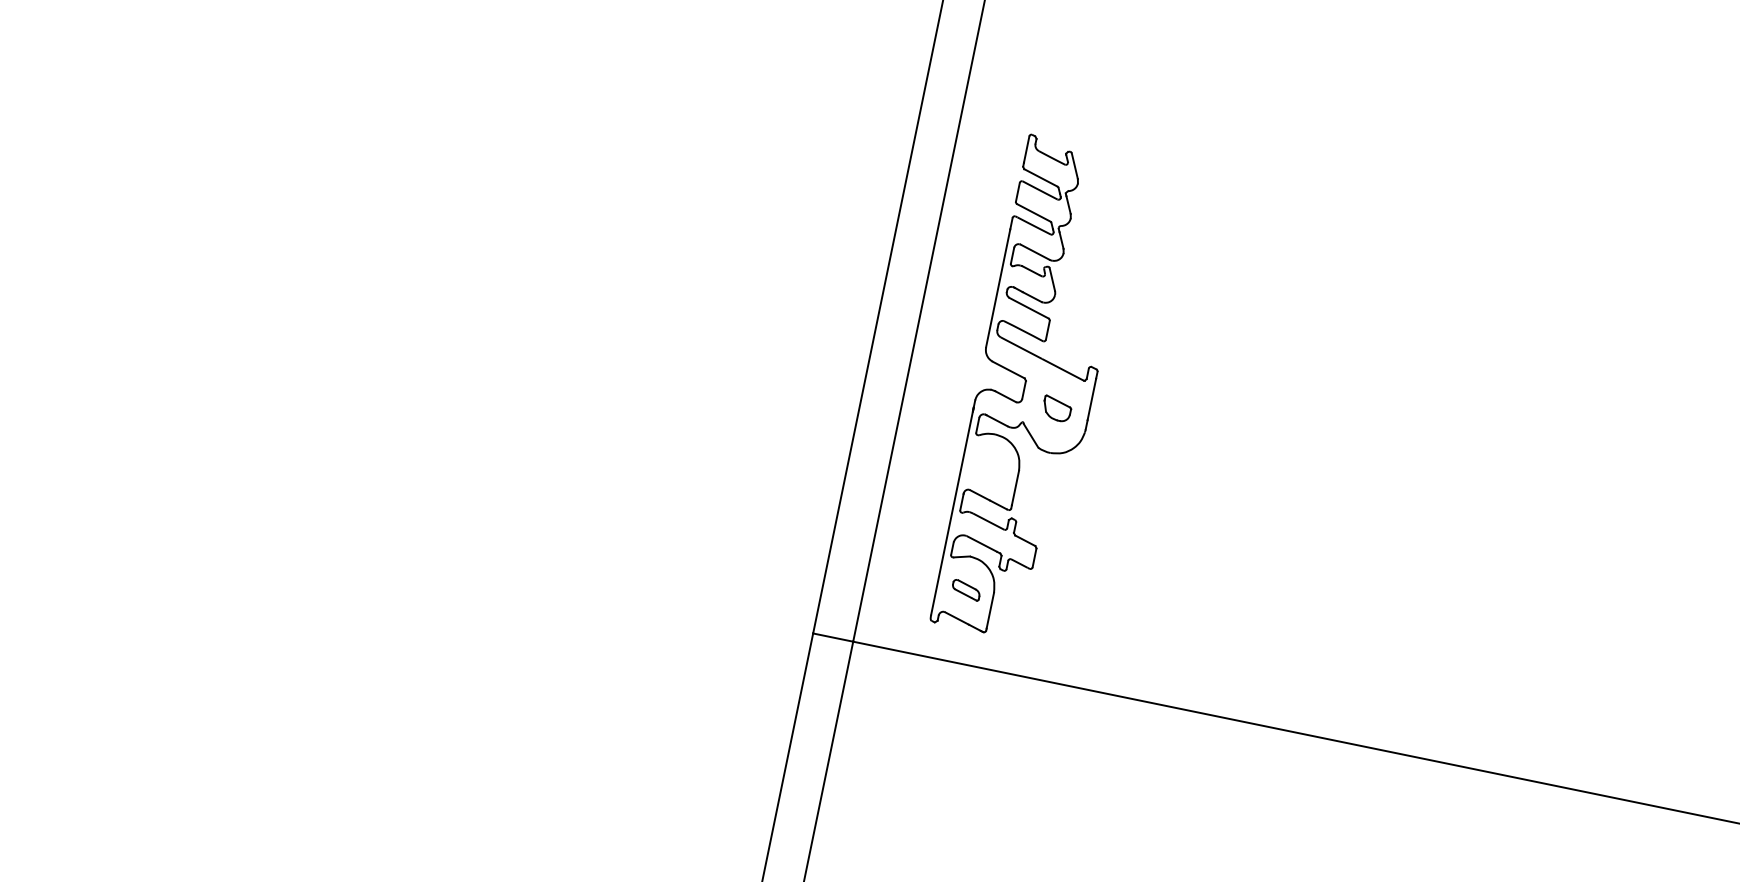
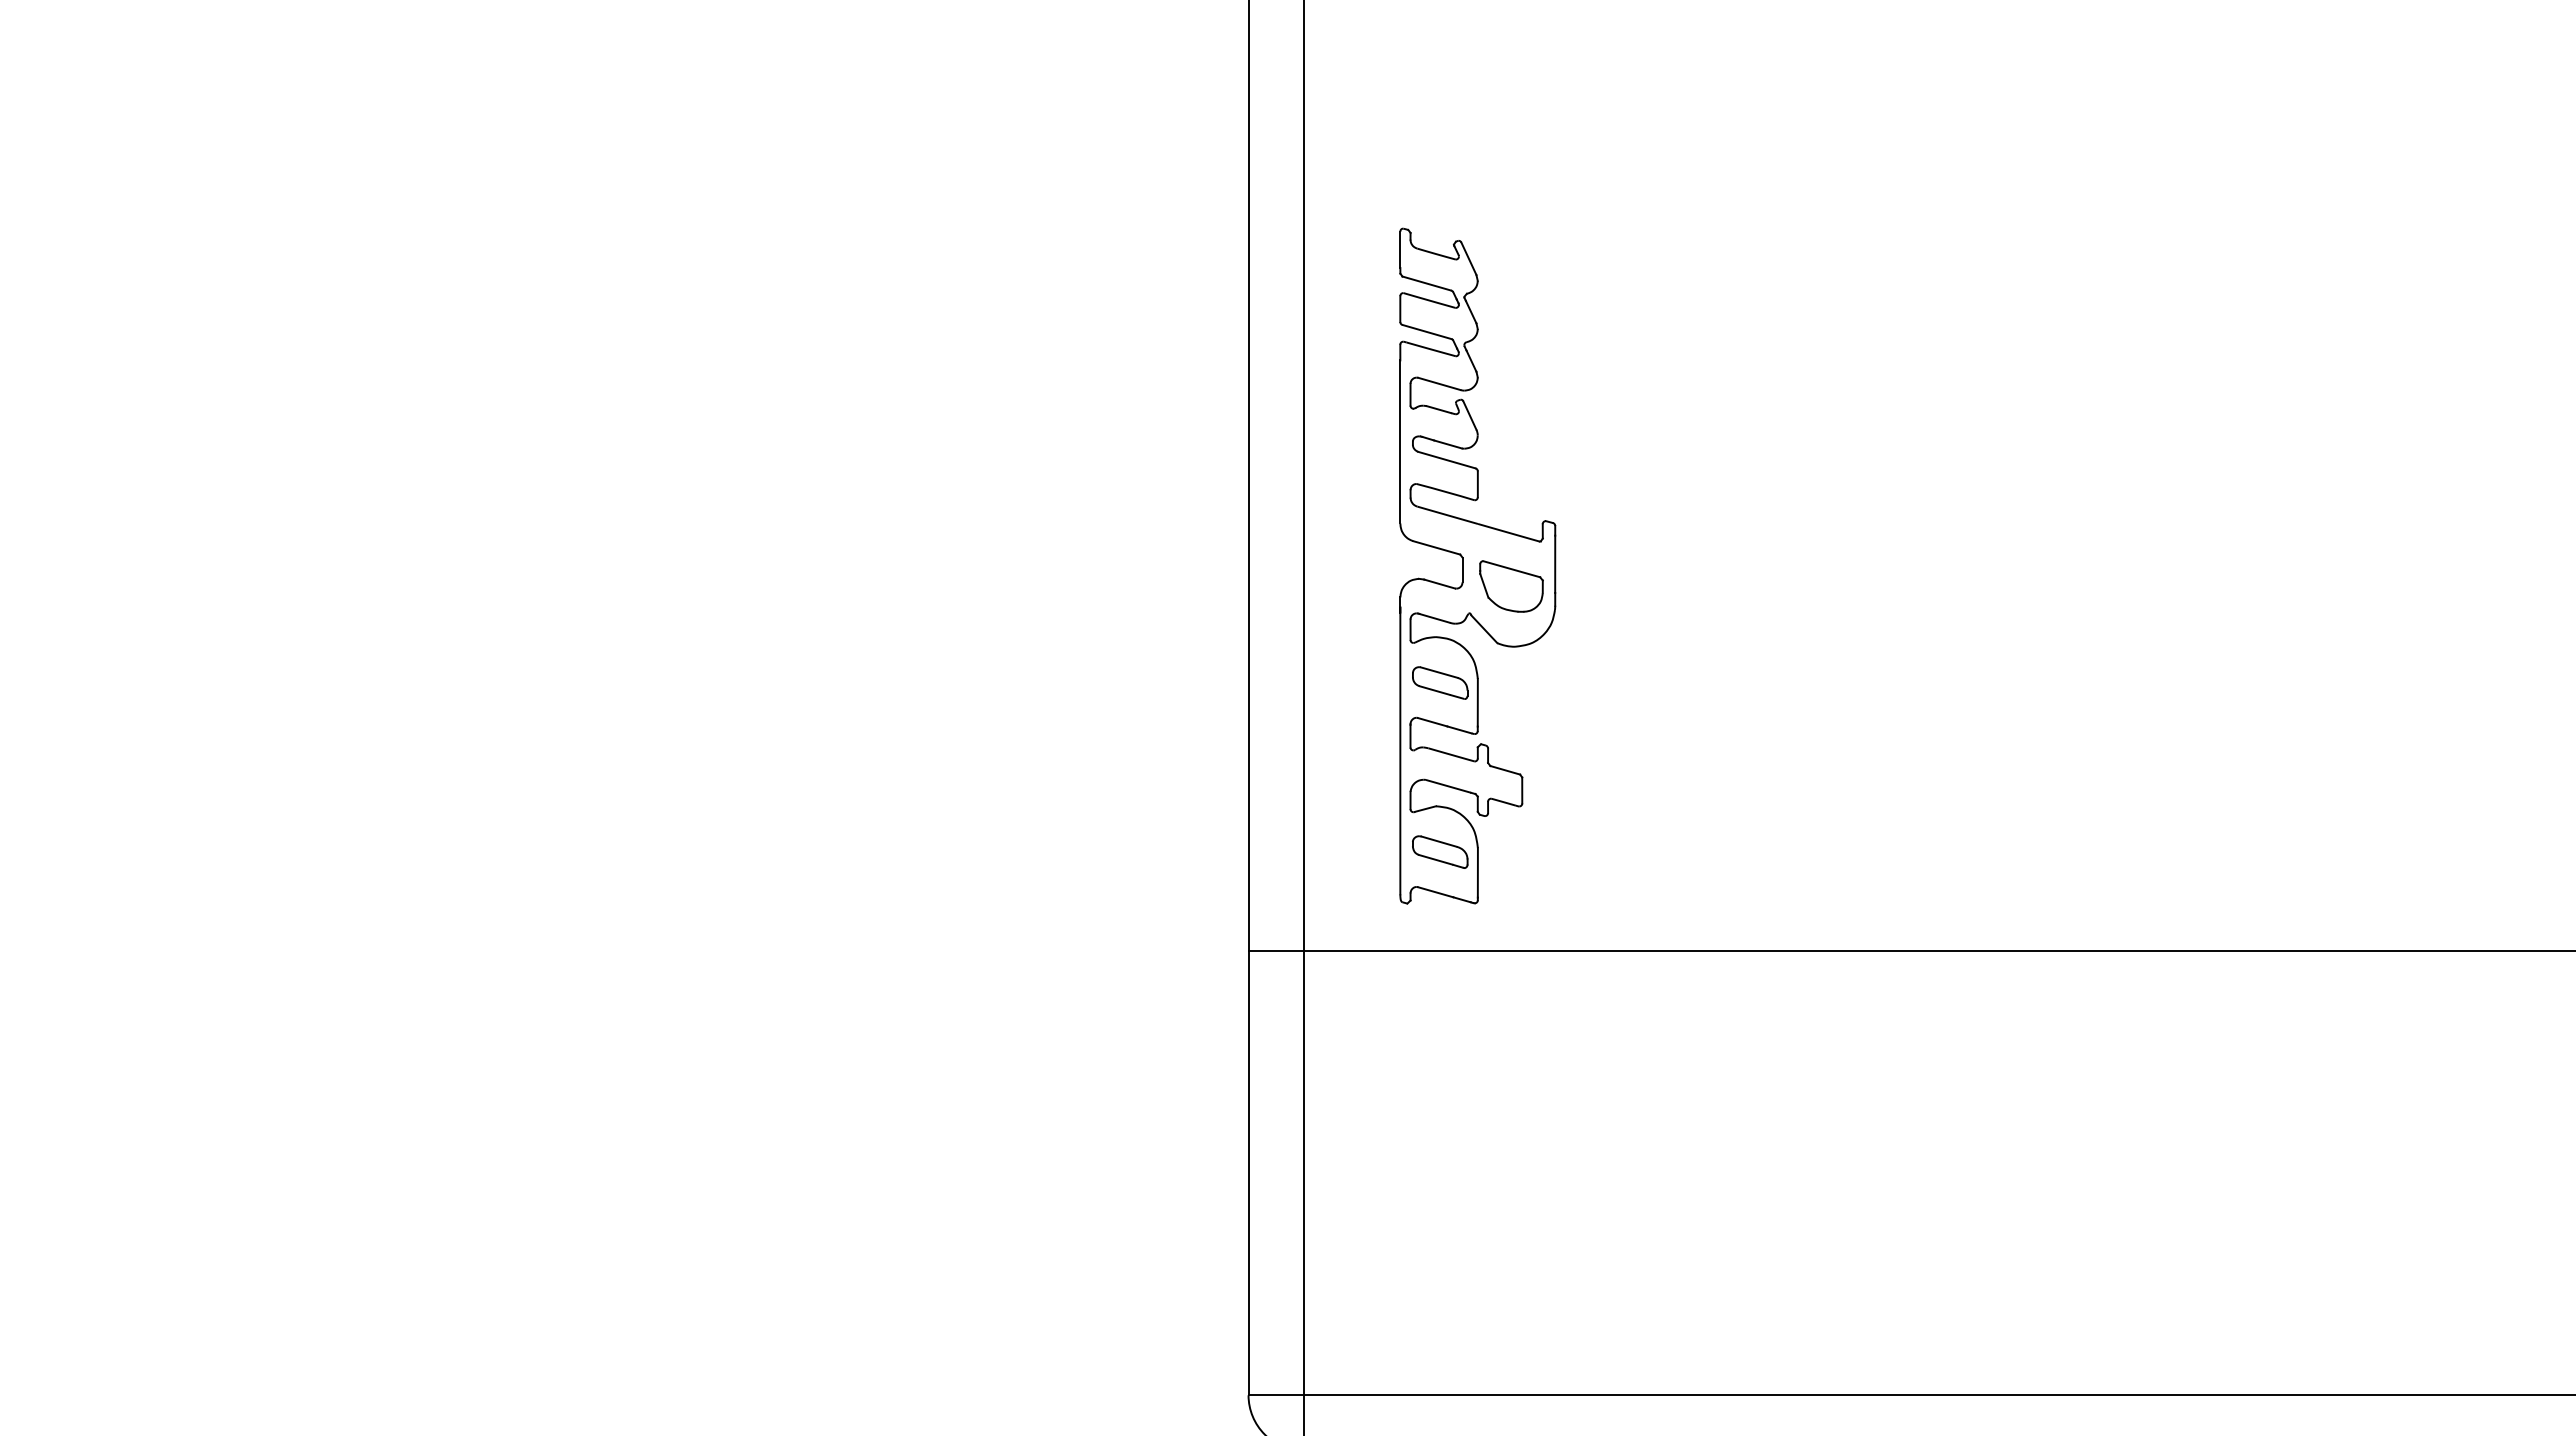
part: (1057, 409) -> (1511, 586), size x1.67
part: (991, 467) -> (1440, 682), added
part: (966, 589) -> (1440, 851), size x1.43

